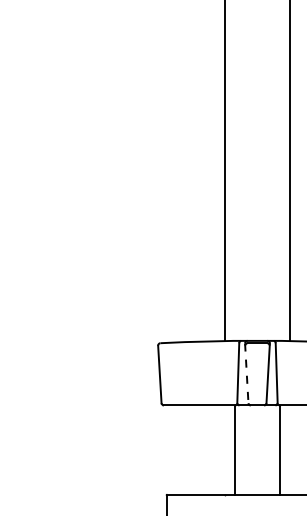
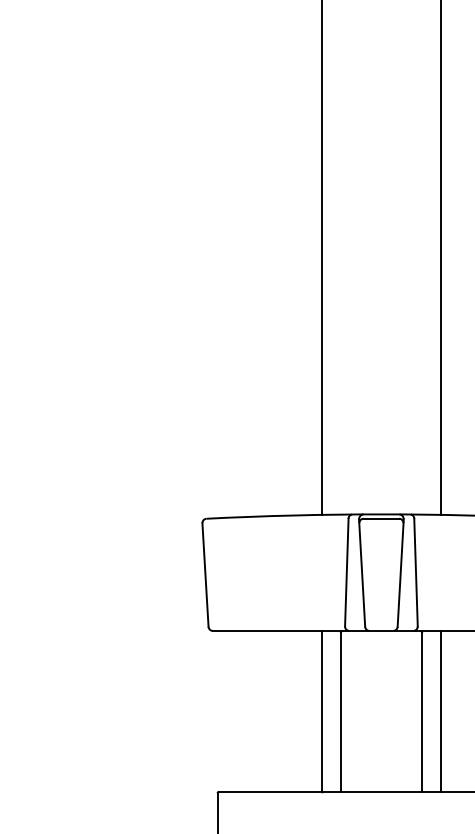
line: (246, 373) -> (361, 573), dashed -> solid
line: (224, 449) -> (321, 710), added
line: (290, 449) -> (440, 710), added

